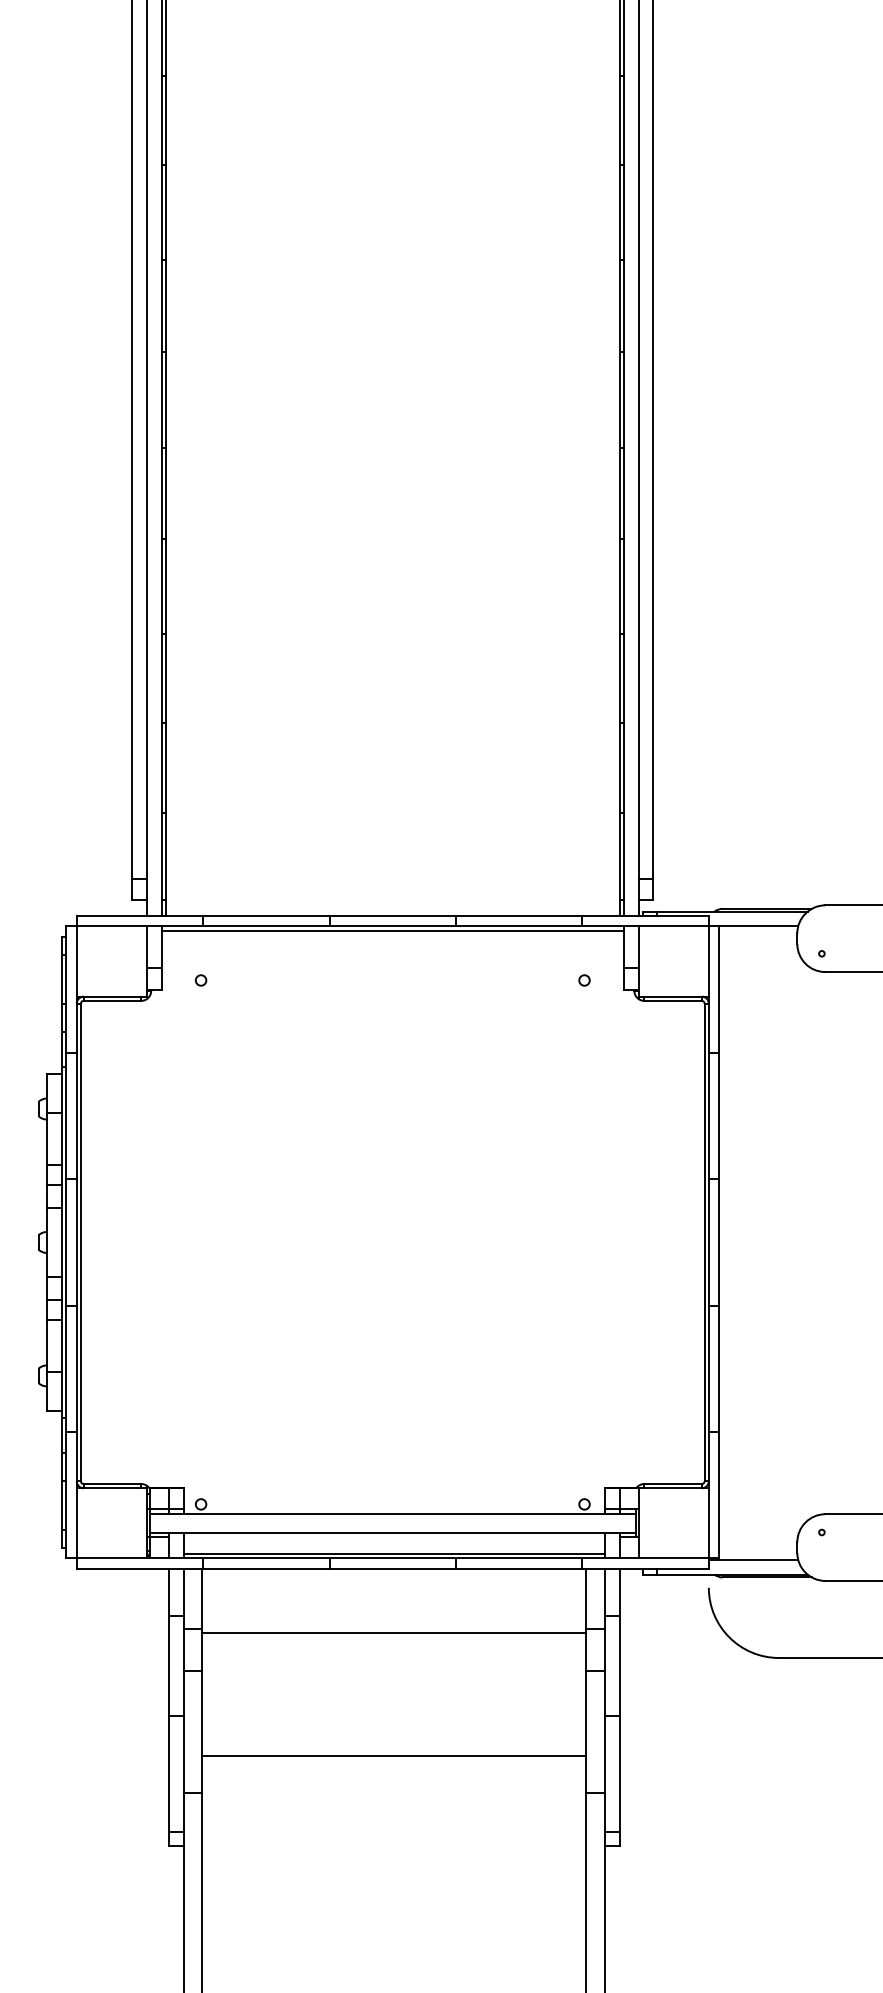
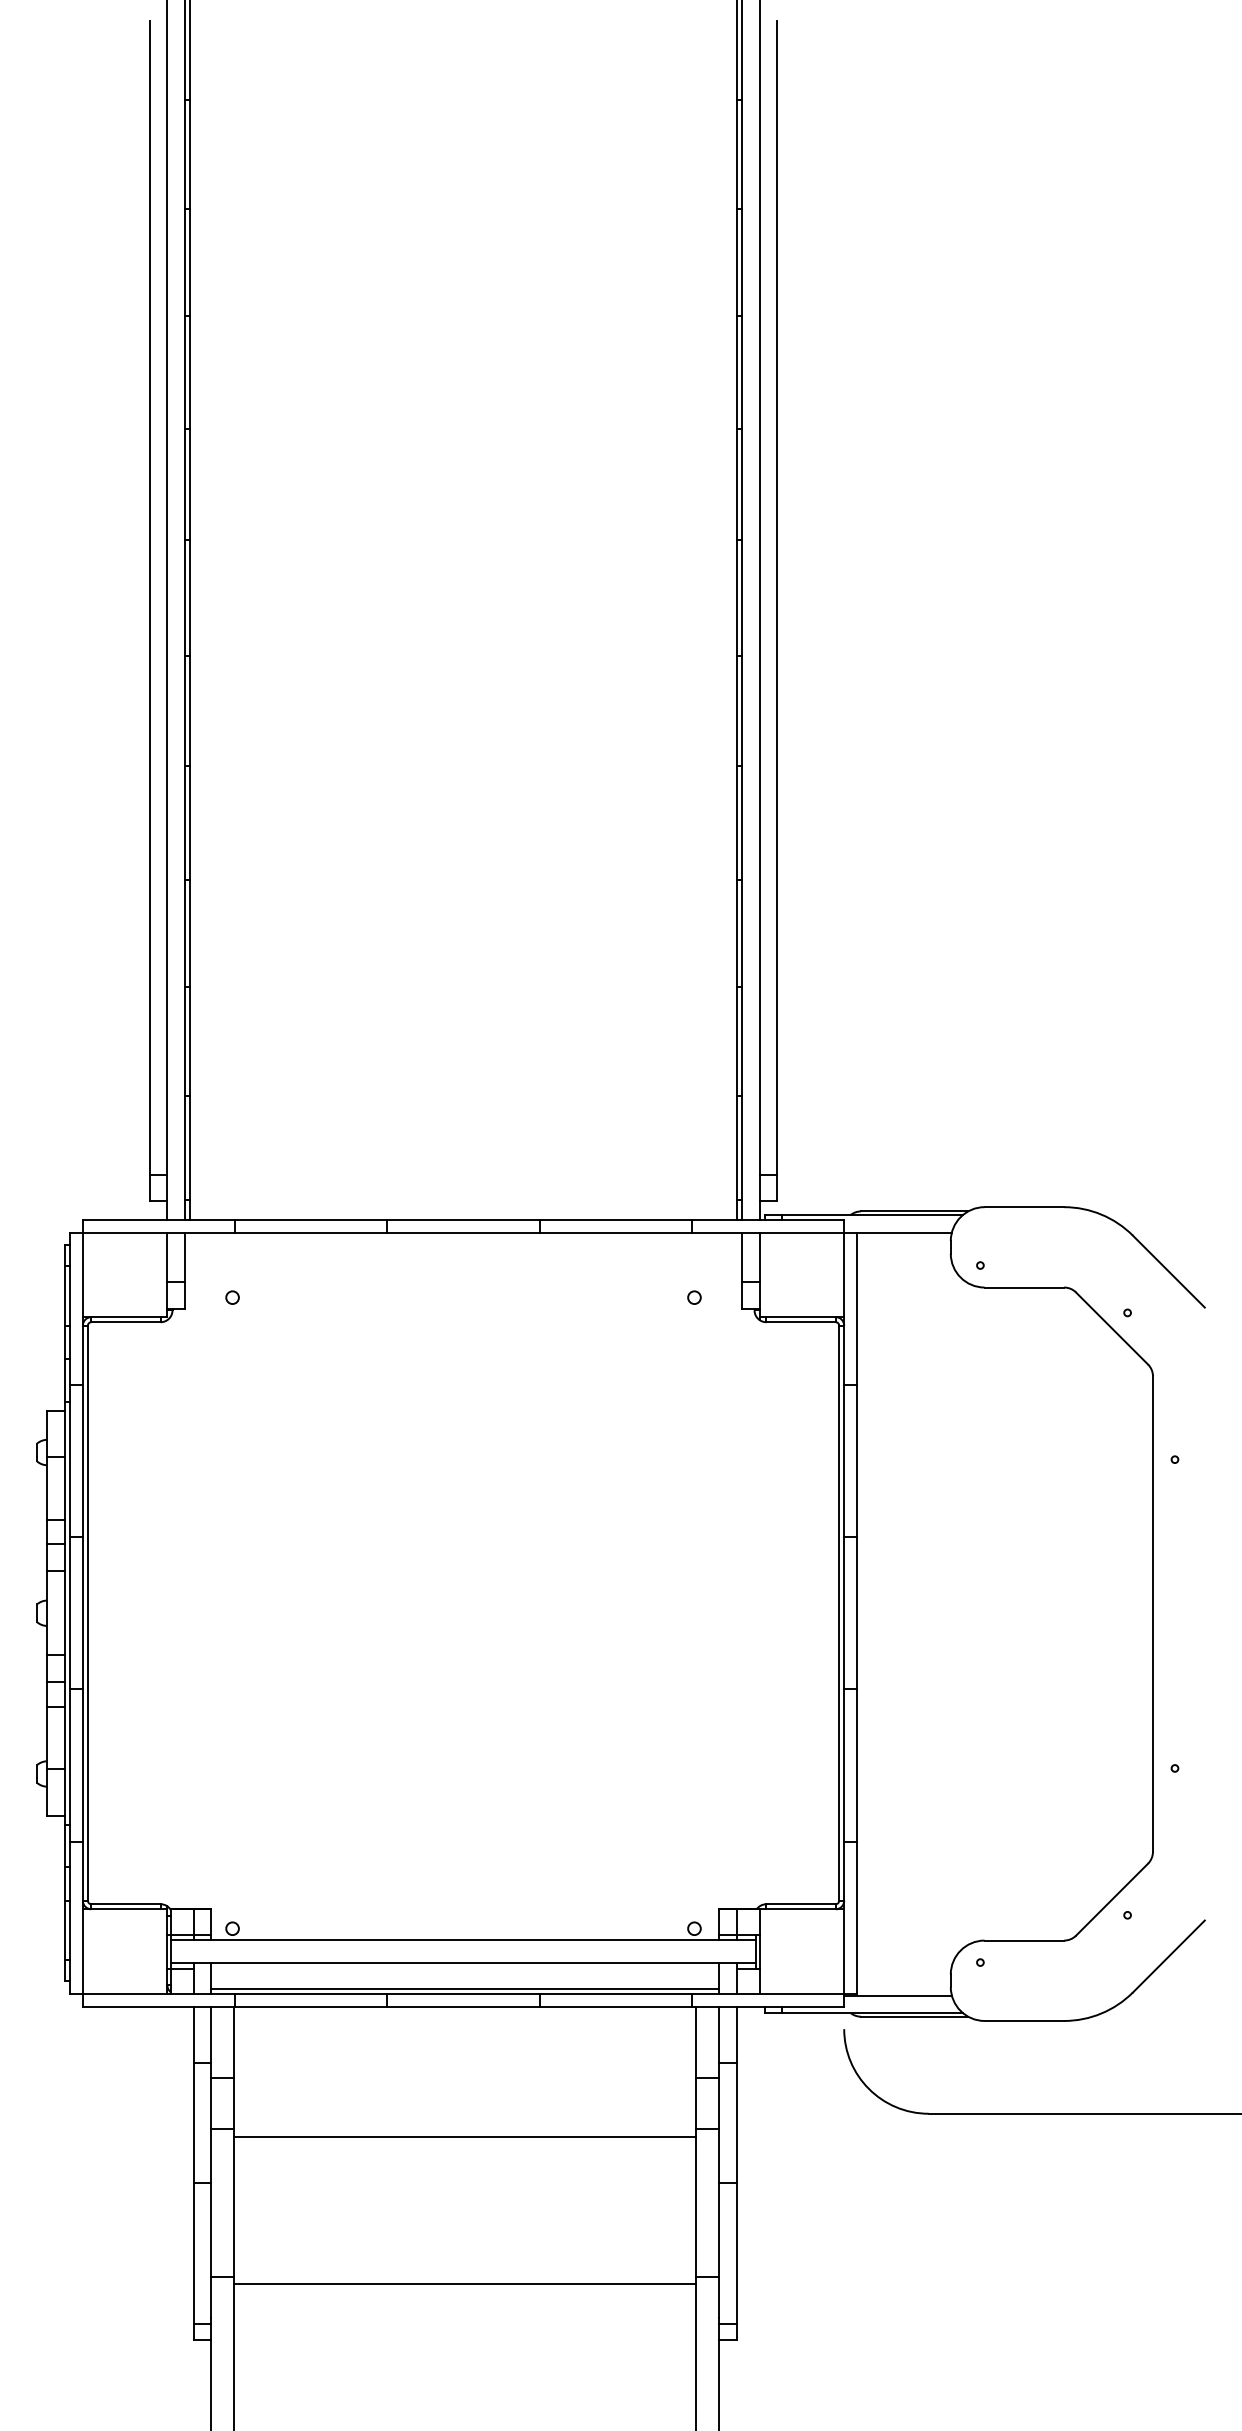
line: (392, 930) -> (463, 1237), removed
line: (394, 1633) -> (465, 2137), moved
line: (394, 1755) -> (465, 2283), moved

